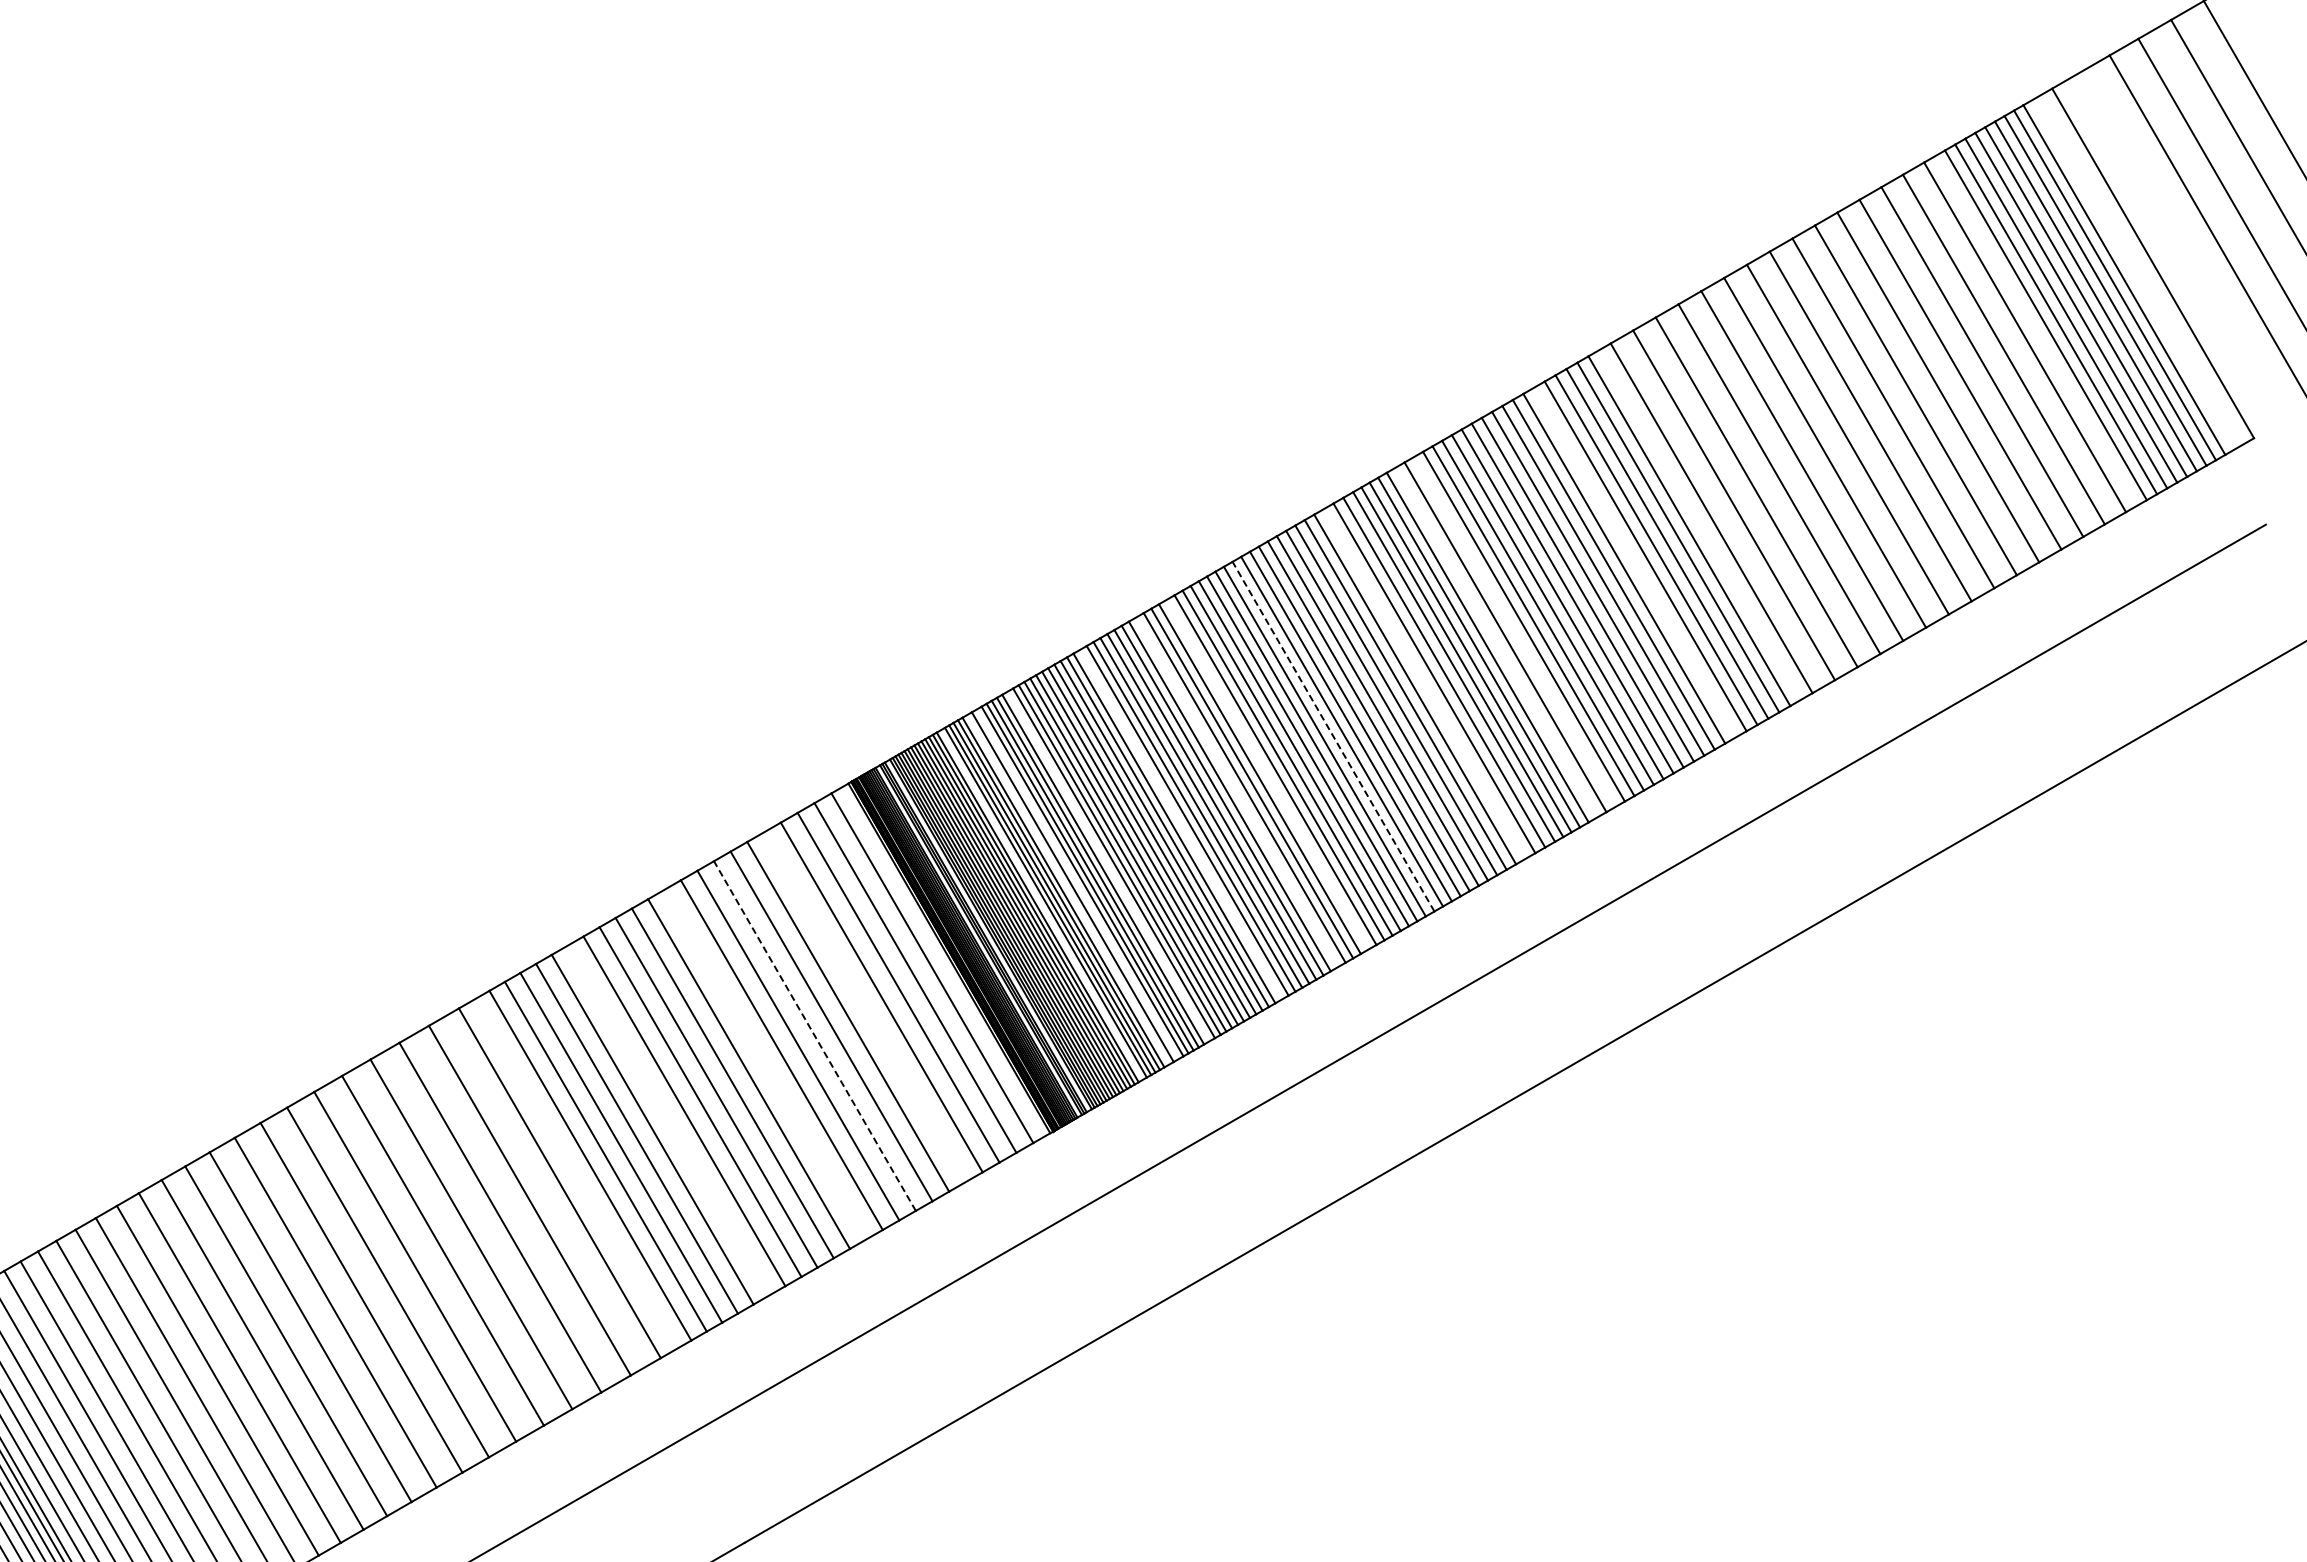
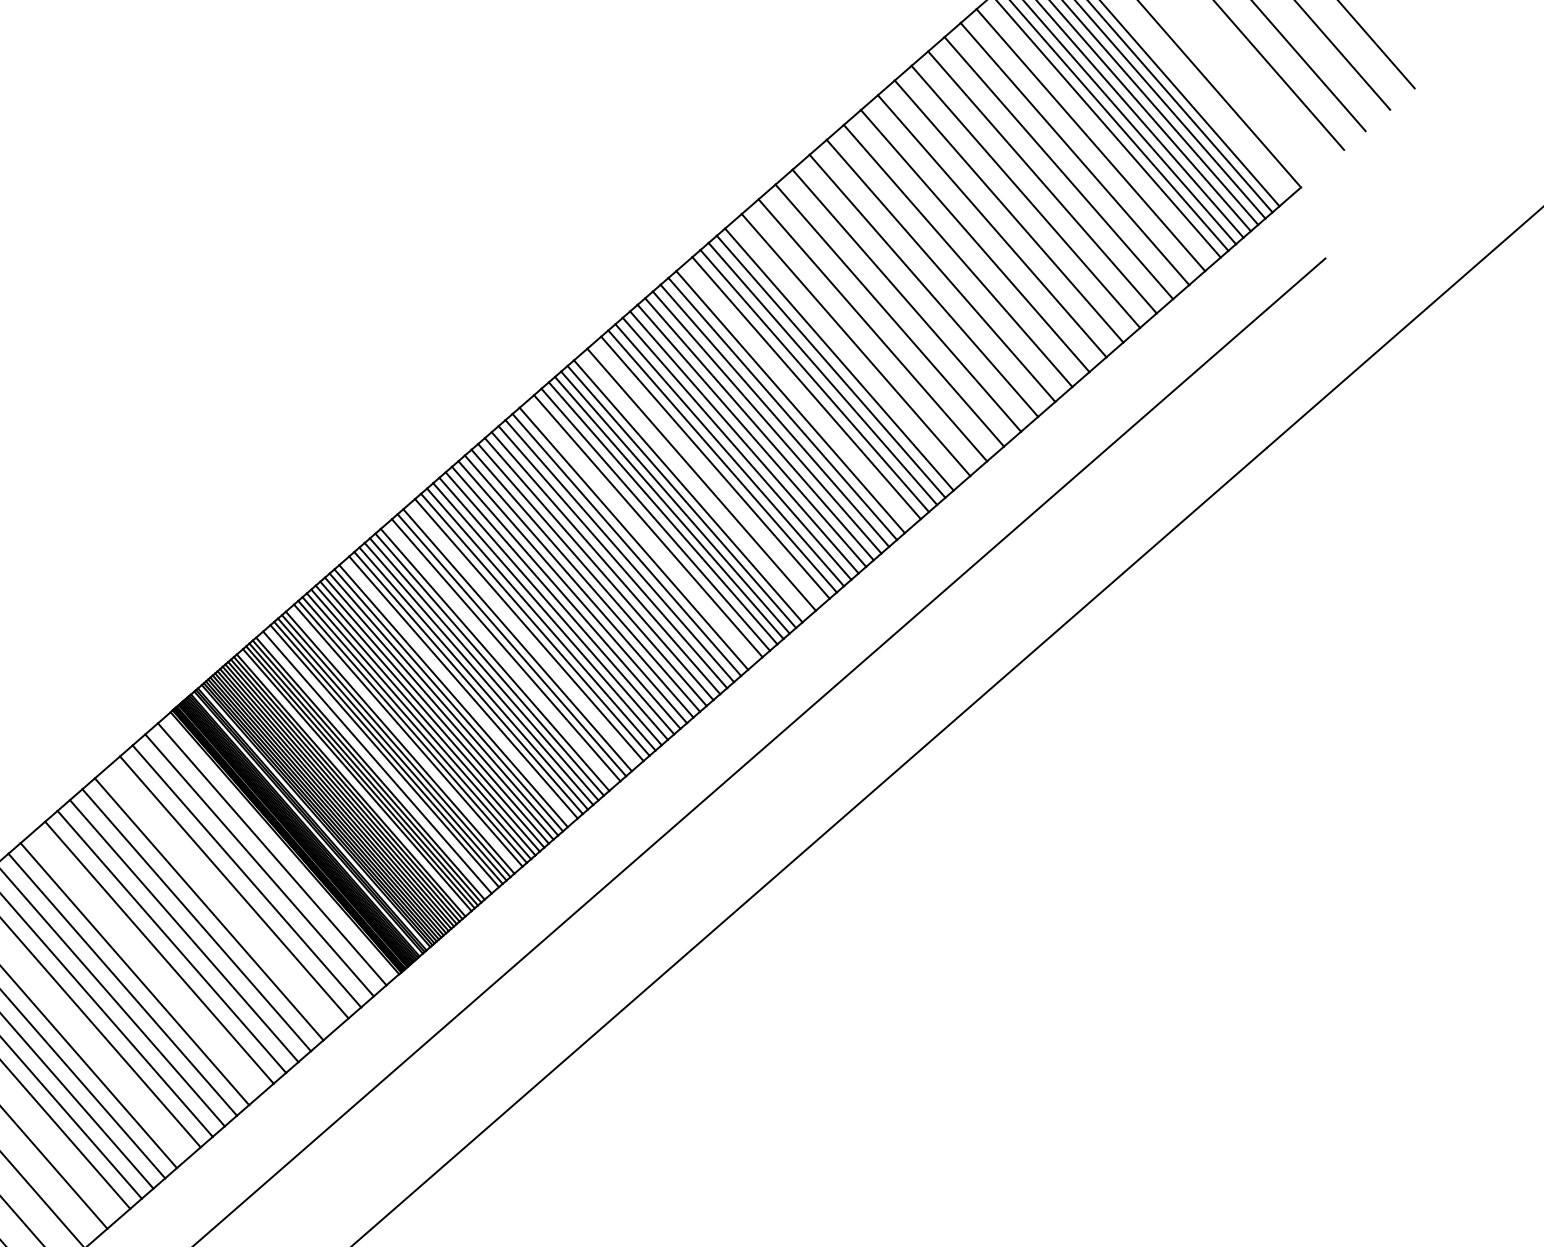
line: (1333, 736) -> (572, 592), dashed -> solid
line: (814, 1036) -> (183, 931), dashed -> solid

